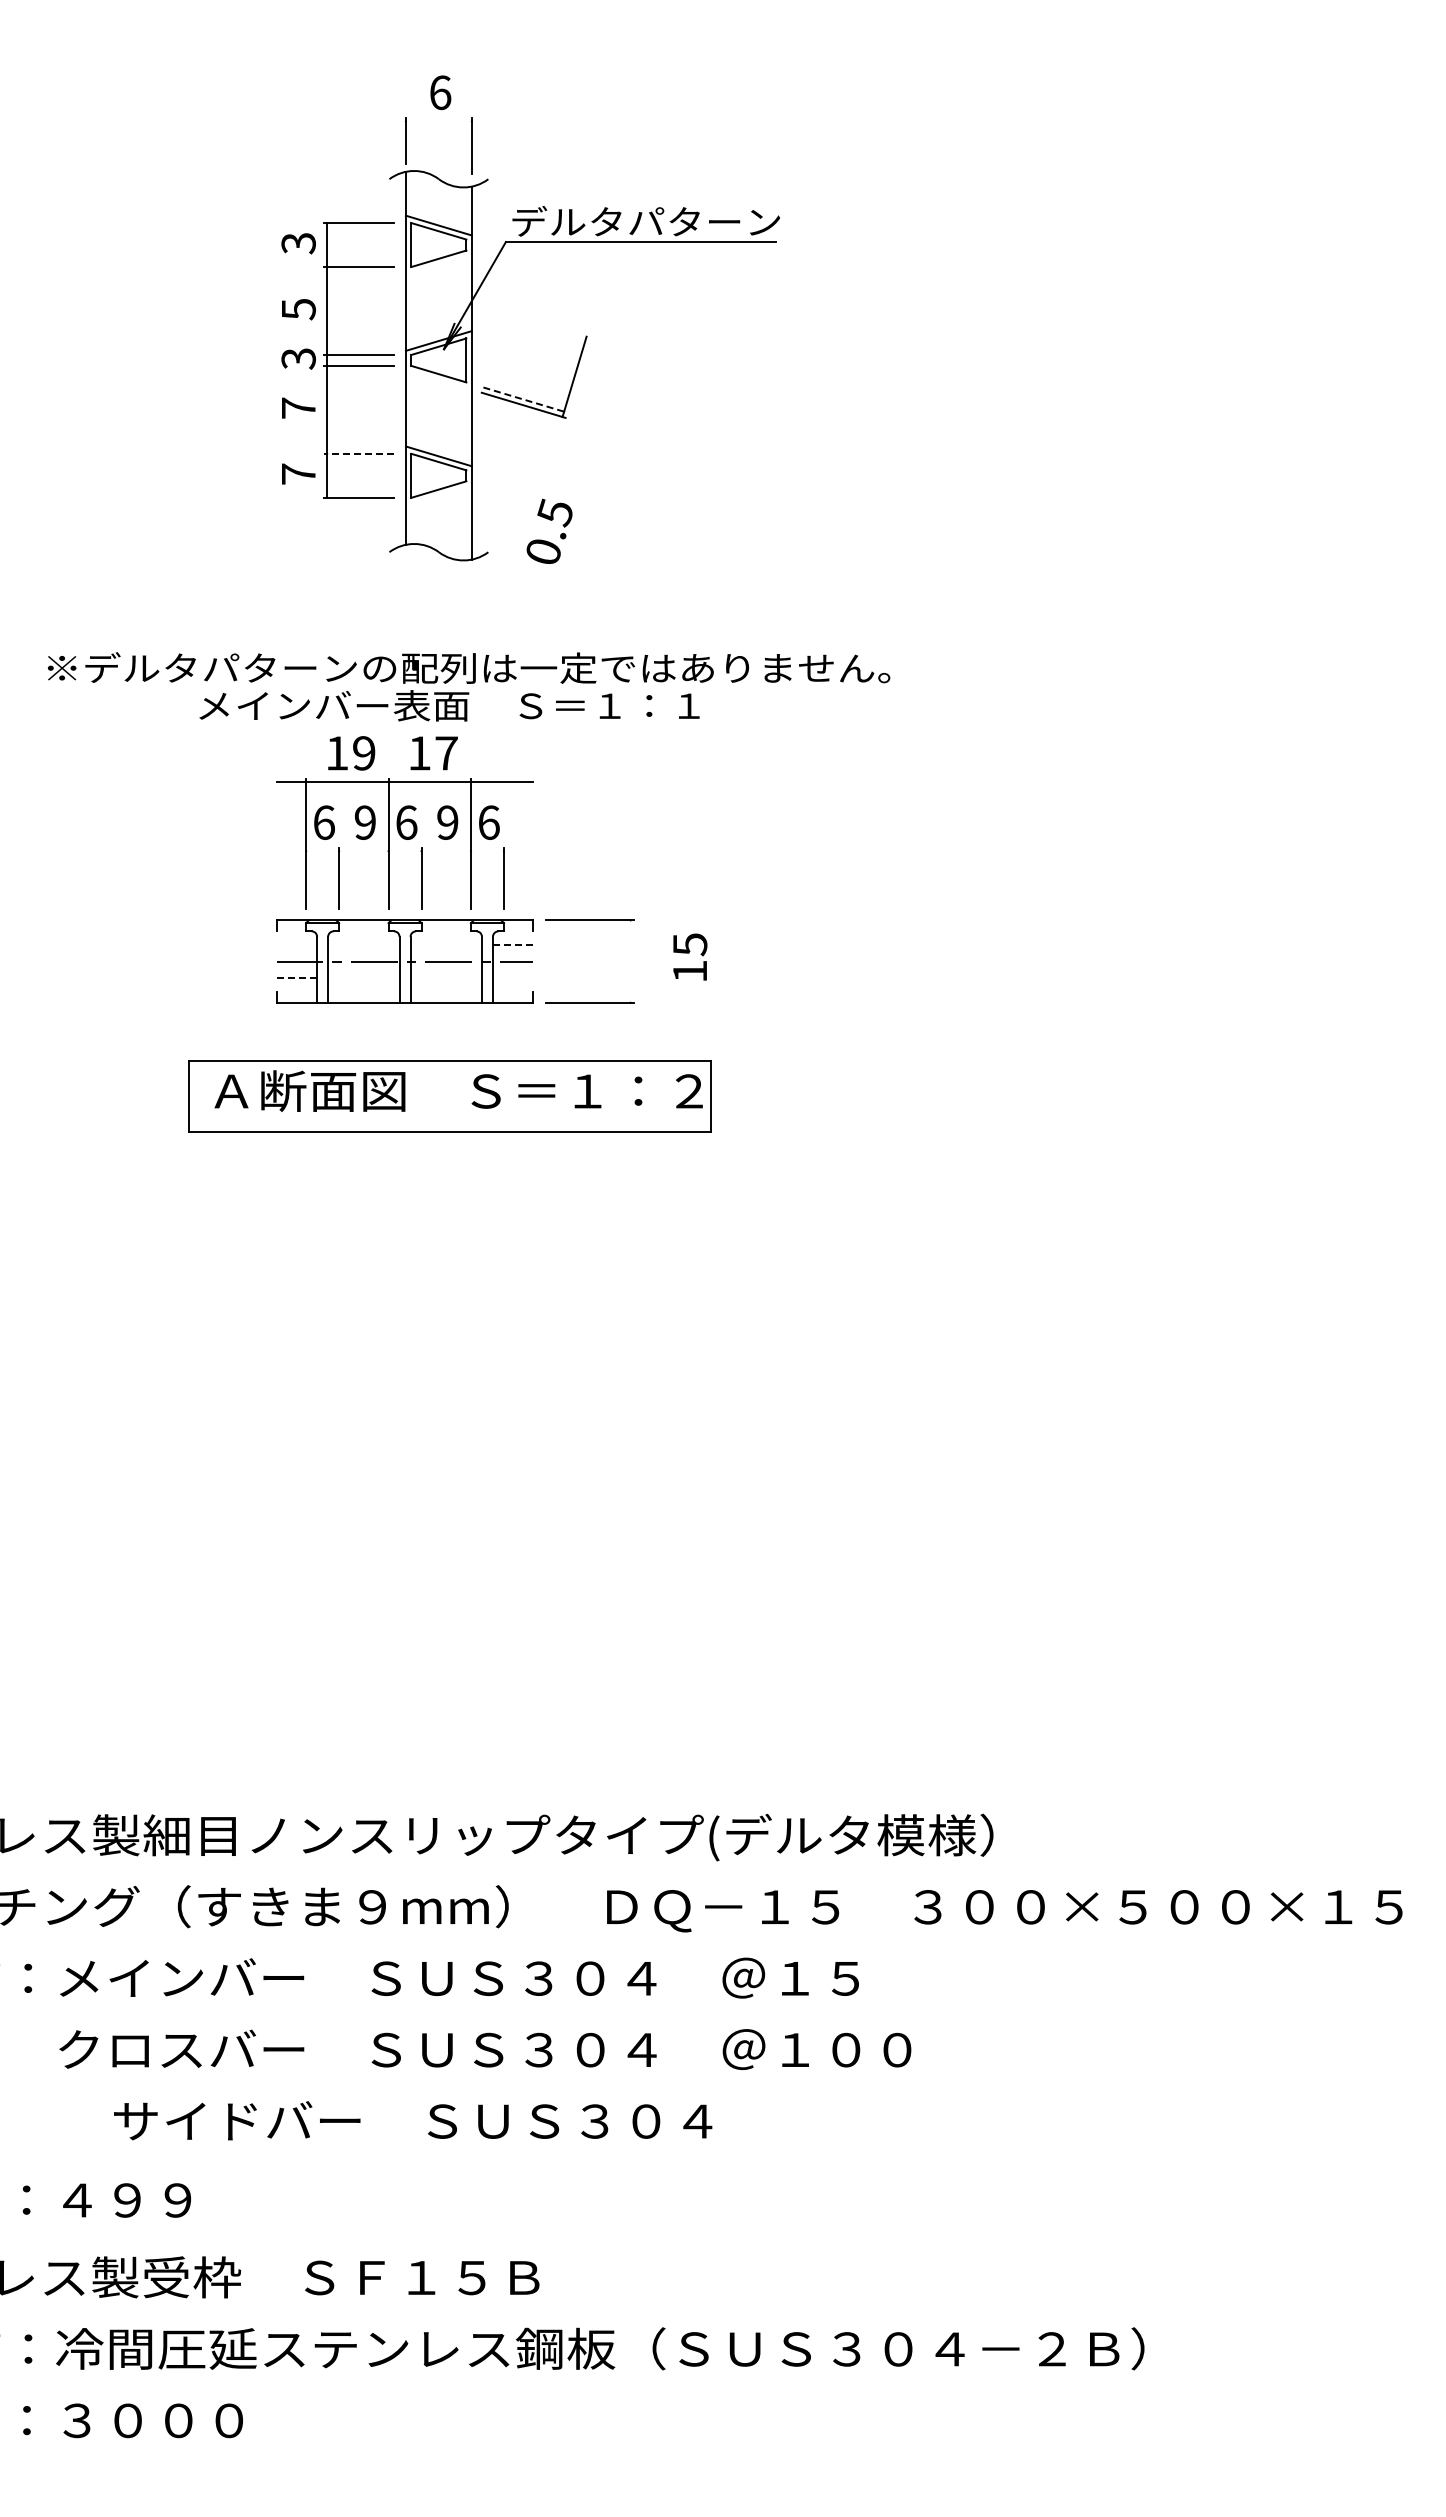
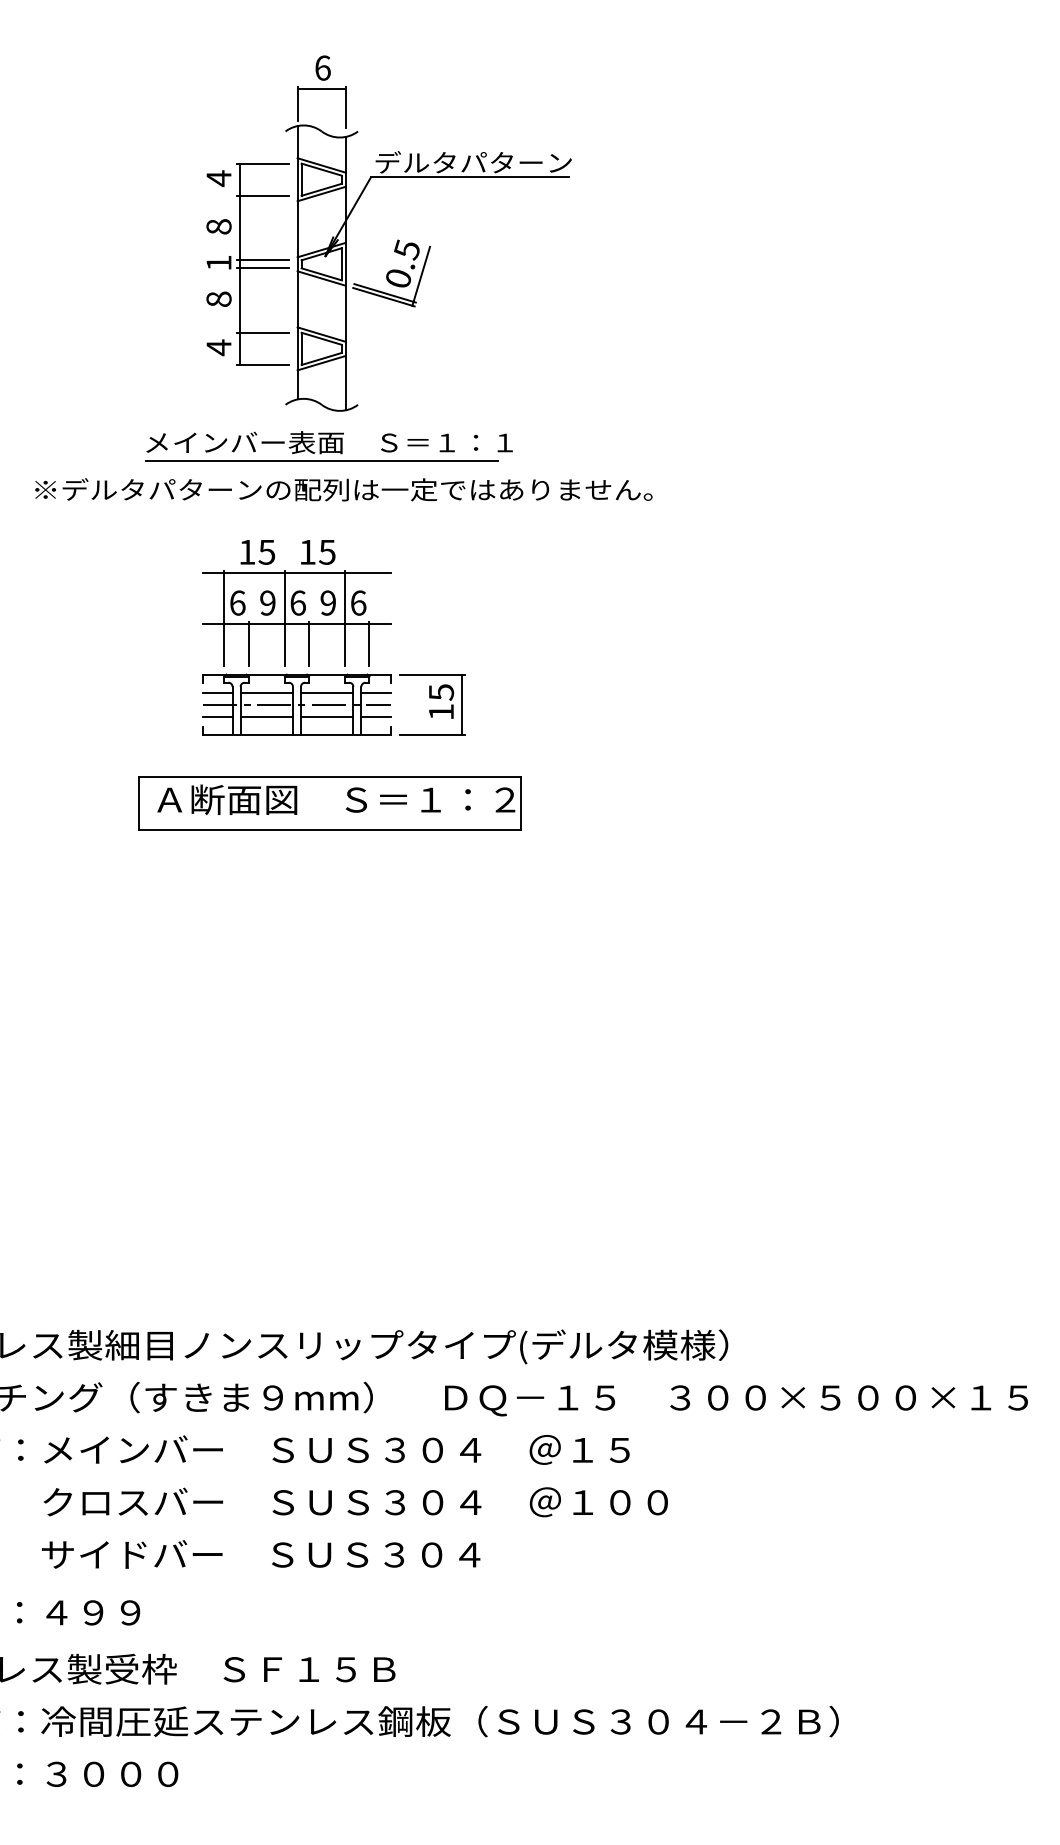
line: (438, 121) -> (321, 89), added
text: (298, 243) -> (218, 178), 3 -> 4
line: (438, 264) -> (321, 193), added
text: (298, 309) -> (218, 226), 5 -> 8
text: (298, 358) -> (218, 262), 3 -> 1
line: (438, 379) -> (321, 278), added
line: (525, 400) -> (385, 293), dashed -> solid
text: (298, 407) -> (218, 298), 7 -> 8
line: (358, 453) -> (262, 332), dashed -> solid
text: (298, 473) -> (218, 347), 7 -> 4
line: (438, 495) -> (321, 363), added
text: (549, 530) -> (402, 262), moved
line: (438, 628) -> (321, 460), added
text: (449, 705) -> (329, 442), moved
text: (363, 753) -> (266, 552), 19 -> 15
text: (445, 753) -> (326, 552), 17 -> 15
line: (404, 851) -> (296, 624), added
line: (296, 945) -> (217, 693), added
line: (363, 945) -> (266, 693), added
line: (445, 945) -> (326, 693), added
line: (513, 945) -> (376, 693), dashed -> solid
text: (690, 956) -> (441, 701), moved
line: (630, 961) -> (462, 704), added
line: (297, 978) -> (218, 717), dashed -> solid
line: (363, 978) -> (266, 717), added
line: (445, 978) -> (326, 717), added
line: (512, 978) -> (375, 717), added
text: (413, 2120) -> (261, 1554), moved

